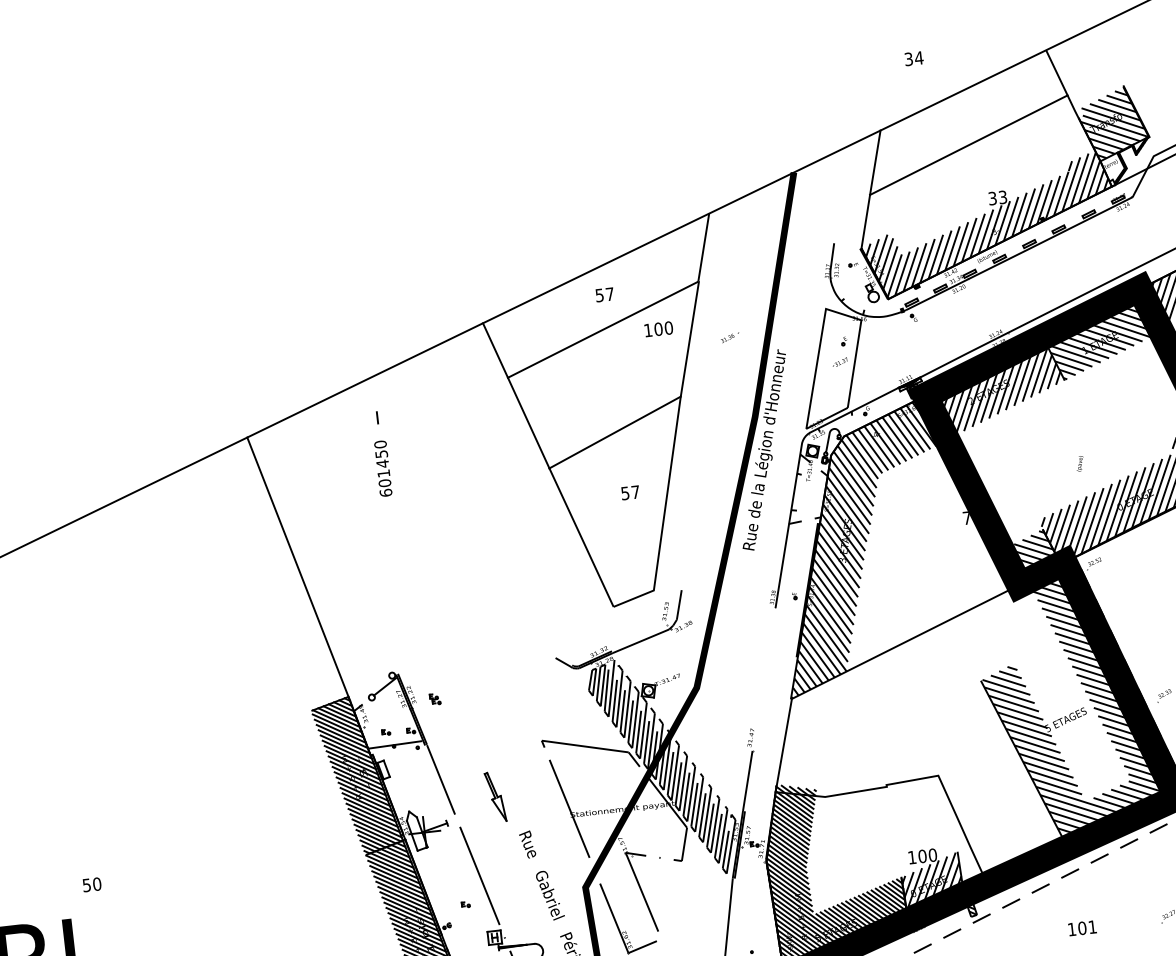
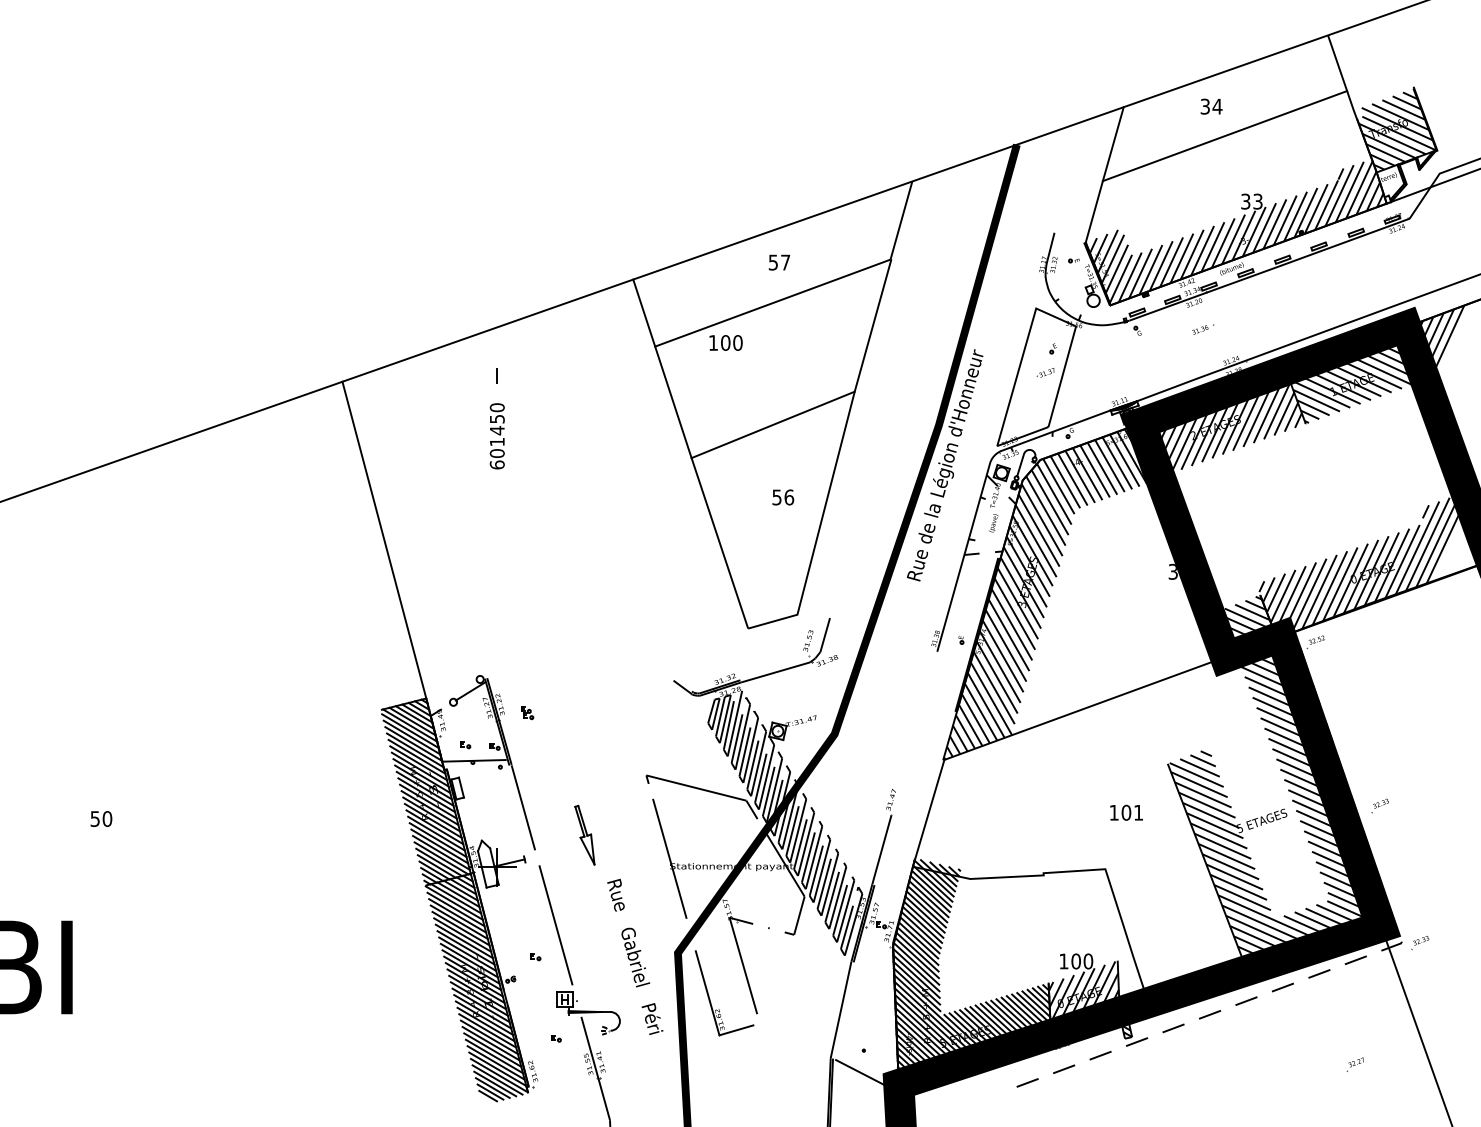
text: (914, 58) -> (1211, 106), moved
text: (658, 328) -> (725, 342), moved
part: (730, 337) -> (1203, 329), moved
text: (1079, 463) -> (993, 523), moved
text: (635, 492) -> (789, 497), 57 -> 56
text: (966, 517) -> (1172, 571), 7 -> 3
text: (92, 884) -> (101, 818), moved
text: (1082, 928) -> (1126, 812), moved

